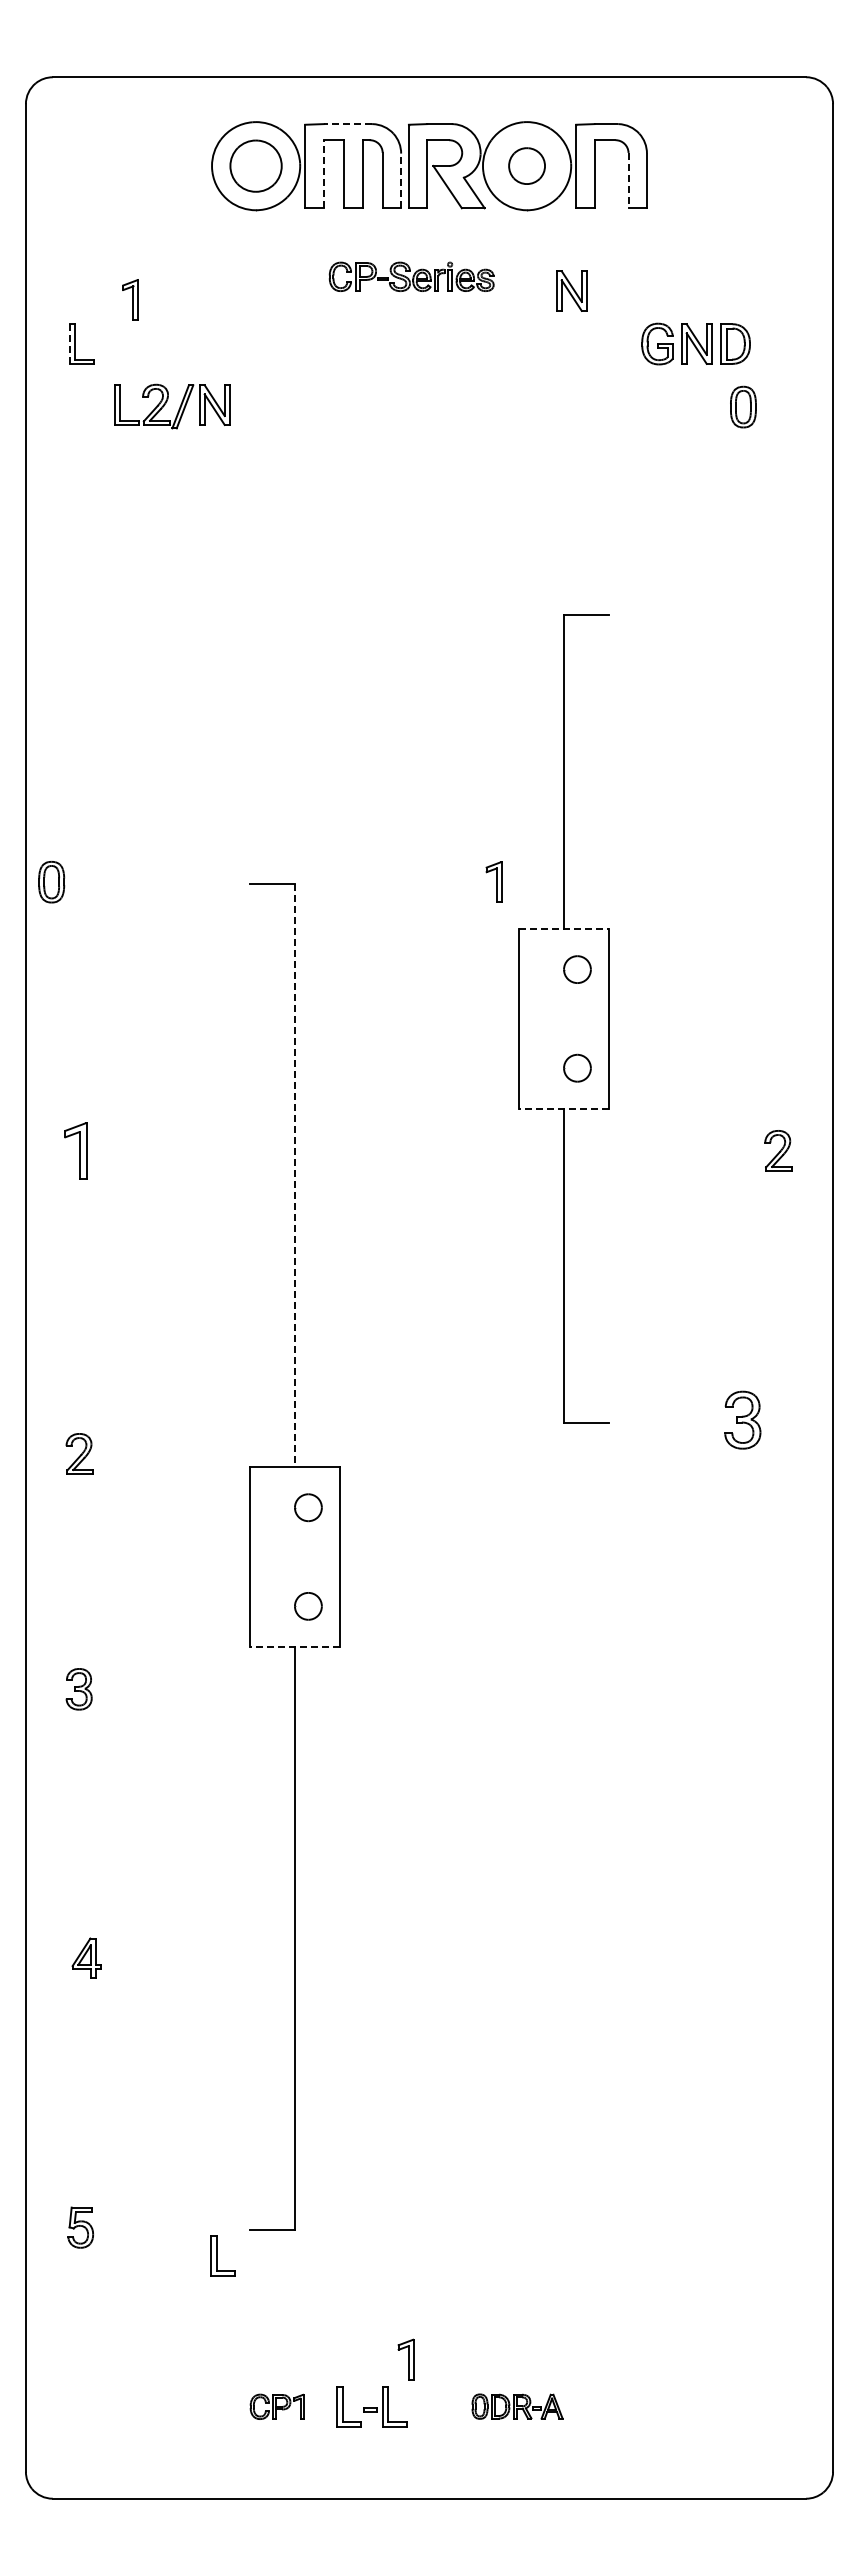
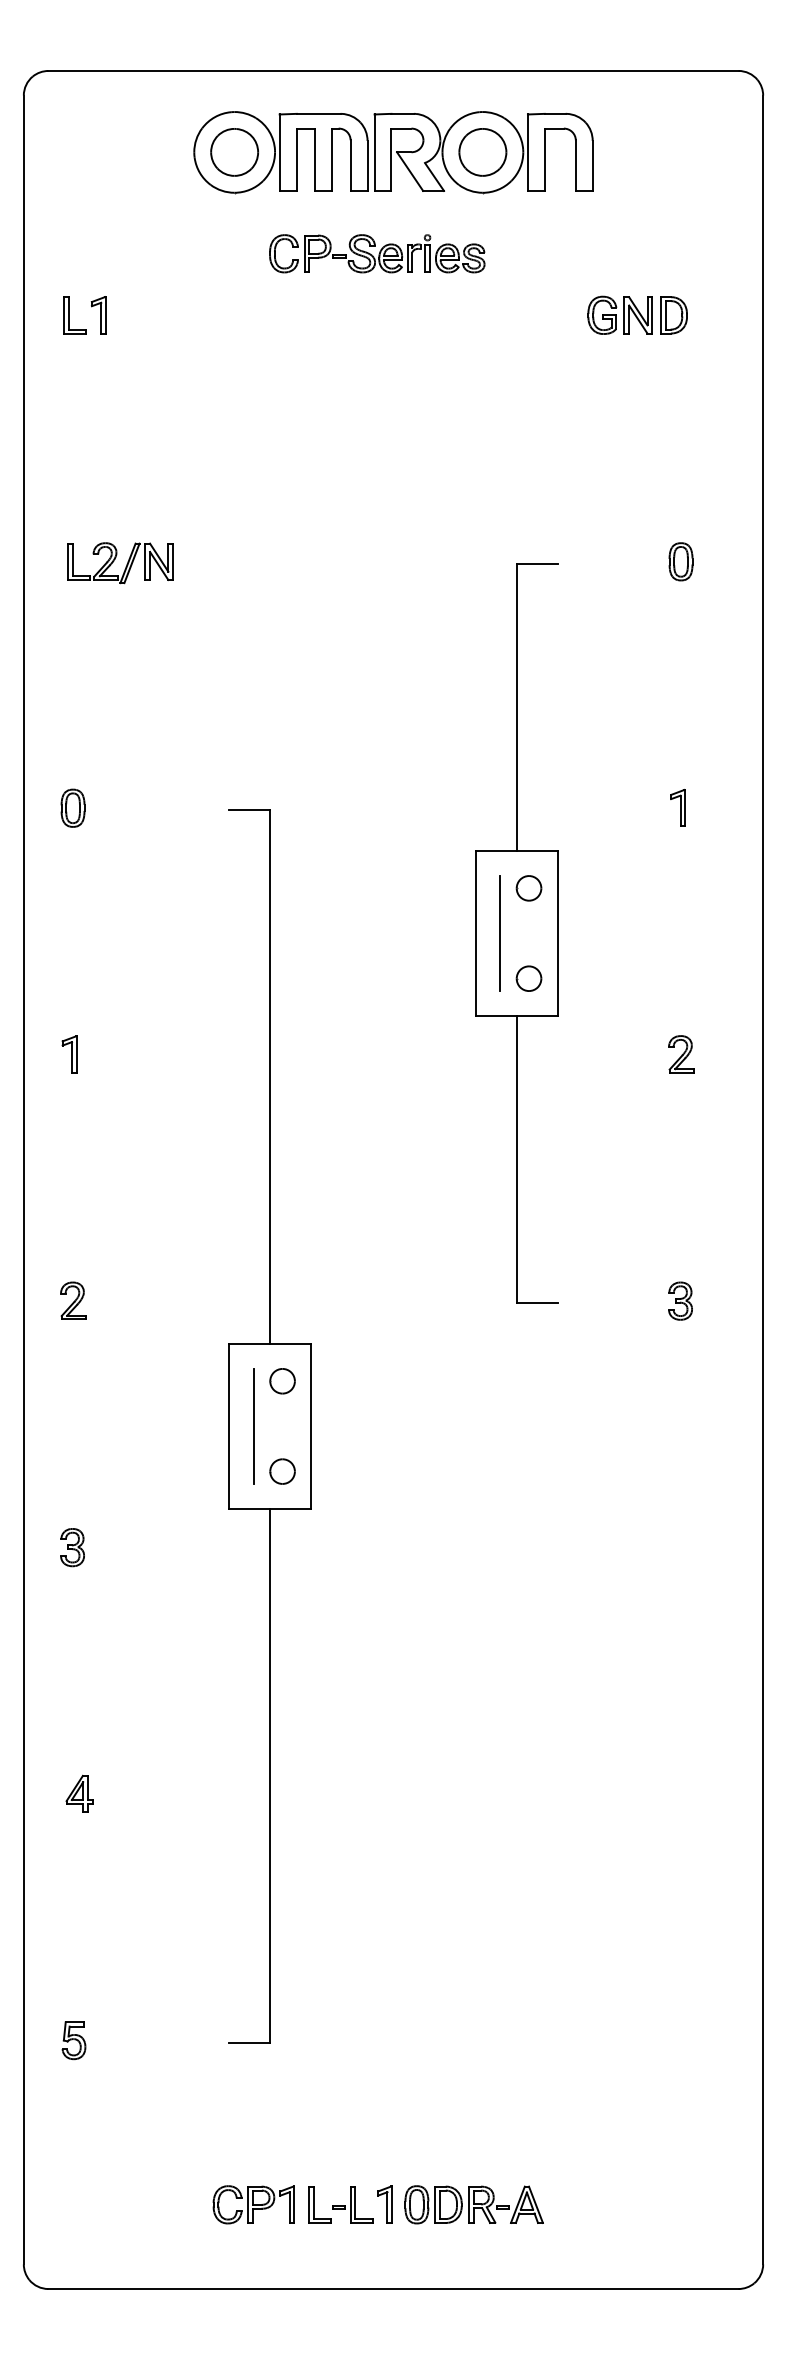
line: (347, 124) -> (318, 114), dashed -> solid
part: (526, 165) -> (482, 151), size x1.43
line: (323, 173) -> (296, 159), dashed -> solid
line: (401, 180) -> (367, 165), dashed -> solid
line: (628, 180) -> (575, 165), dashed -> solid
part: (411, 276) -> (377, 253), size x1.43
part: (571, 290) -> (523, 266), removed
part: (130, 299) -> (98, 314), moved
line: (70, 344) -> (64, 315), dashed -> solid
part: (166, 403) -> (115, 560), moved
part: (743, 406) -> (681, 561), moved
part: (493, 881) -> (677, 807), moved
part: (51, 882) -> (72, 808), moved
line: (564, 929) -> (517, 851), dashed -> solid
line: (546, 1018) -> (500, 933), added
line: (564, 1108) -> (517, 1015), dashed -> solid
part: (75, 1150) -> (69, 1054), size x0.71
part: (778, 1150) -> (681, 1054), moved
line: (294, 1176) -> (269, 1077), dashed -> solid
part: (742, 1420) -> (680, 1301), size x0.71
part: (79, 1453) -> (72, 1300), moved
line: (277, 1556) -> (254, 1425), added
line: (294, 1646) -> (269, 1508), dashed -> solid
part: (222, 2255) -> (203, 2066), removed
part: (405, 2359) -> (384, 2204), moved
part: (276, 2406) -> (253, 2204), size x1.67
part: (517, 2406) -> (474, 2204), size x1.67

